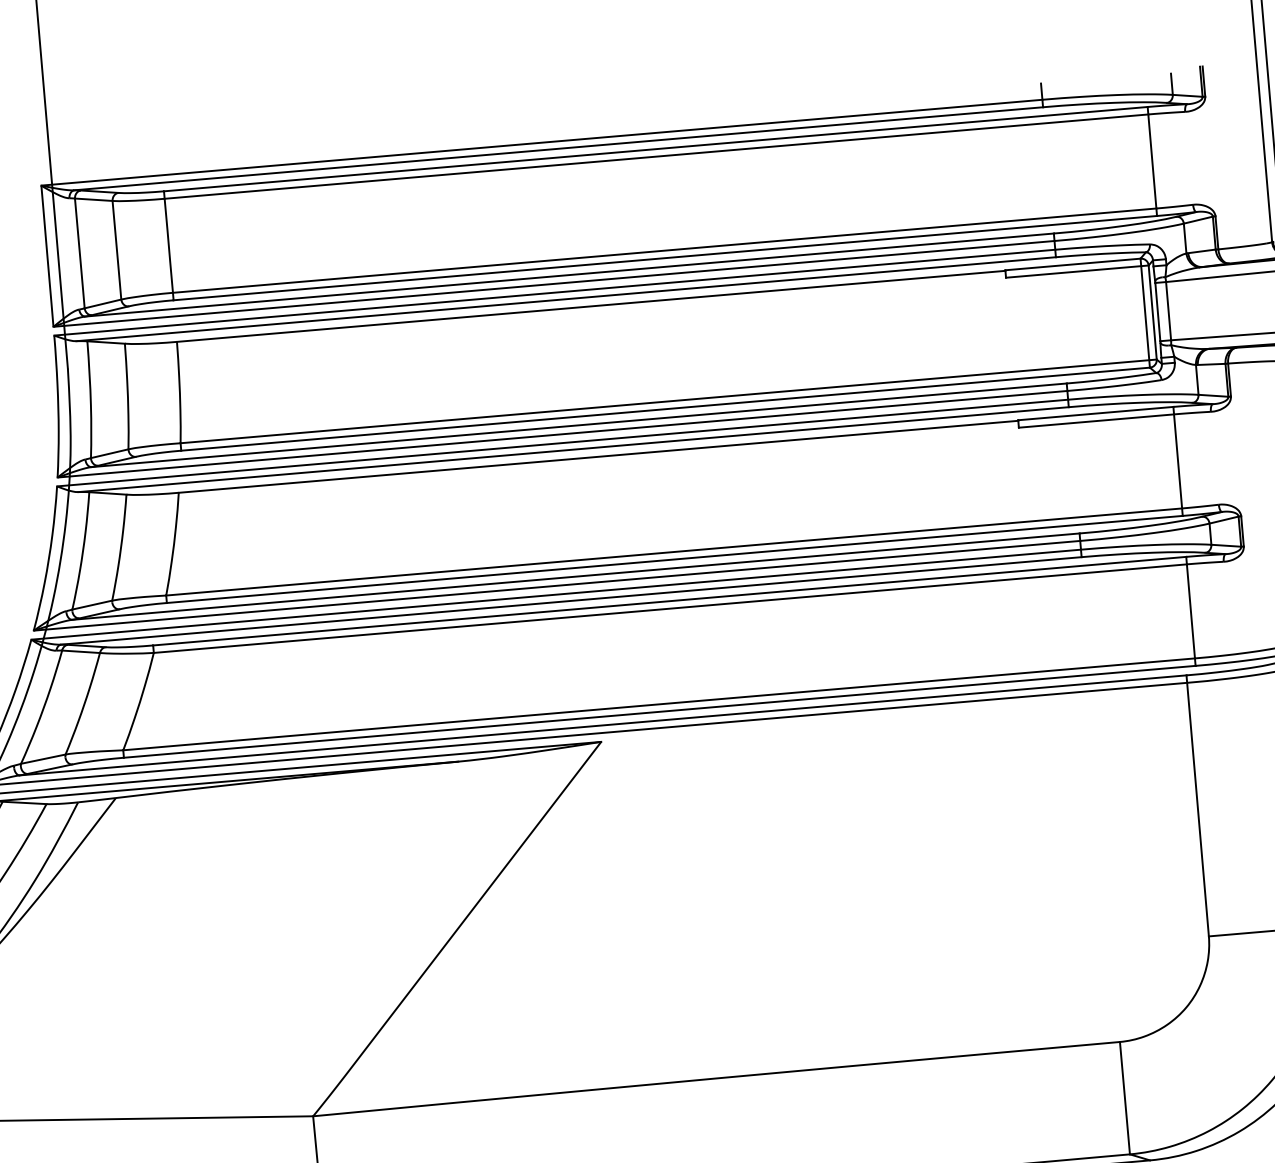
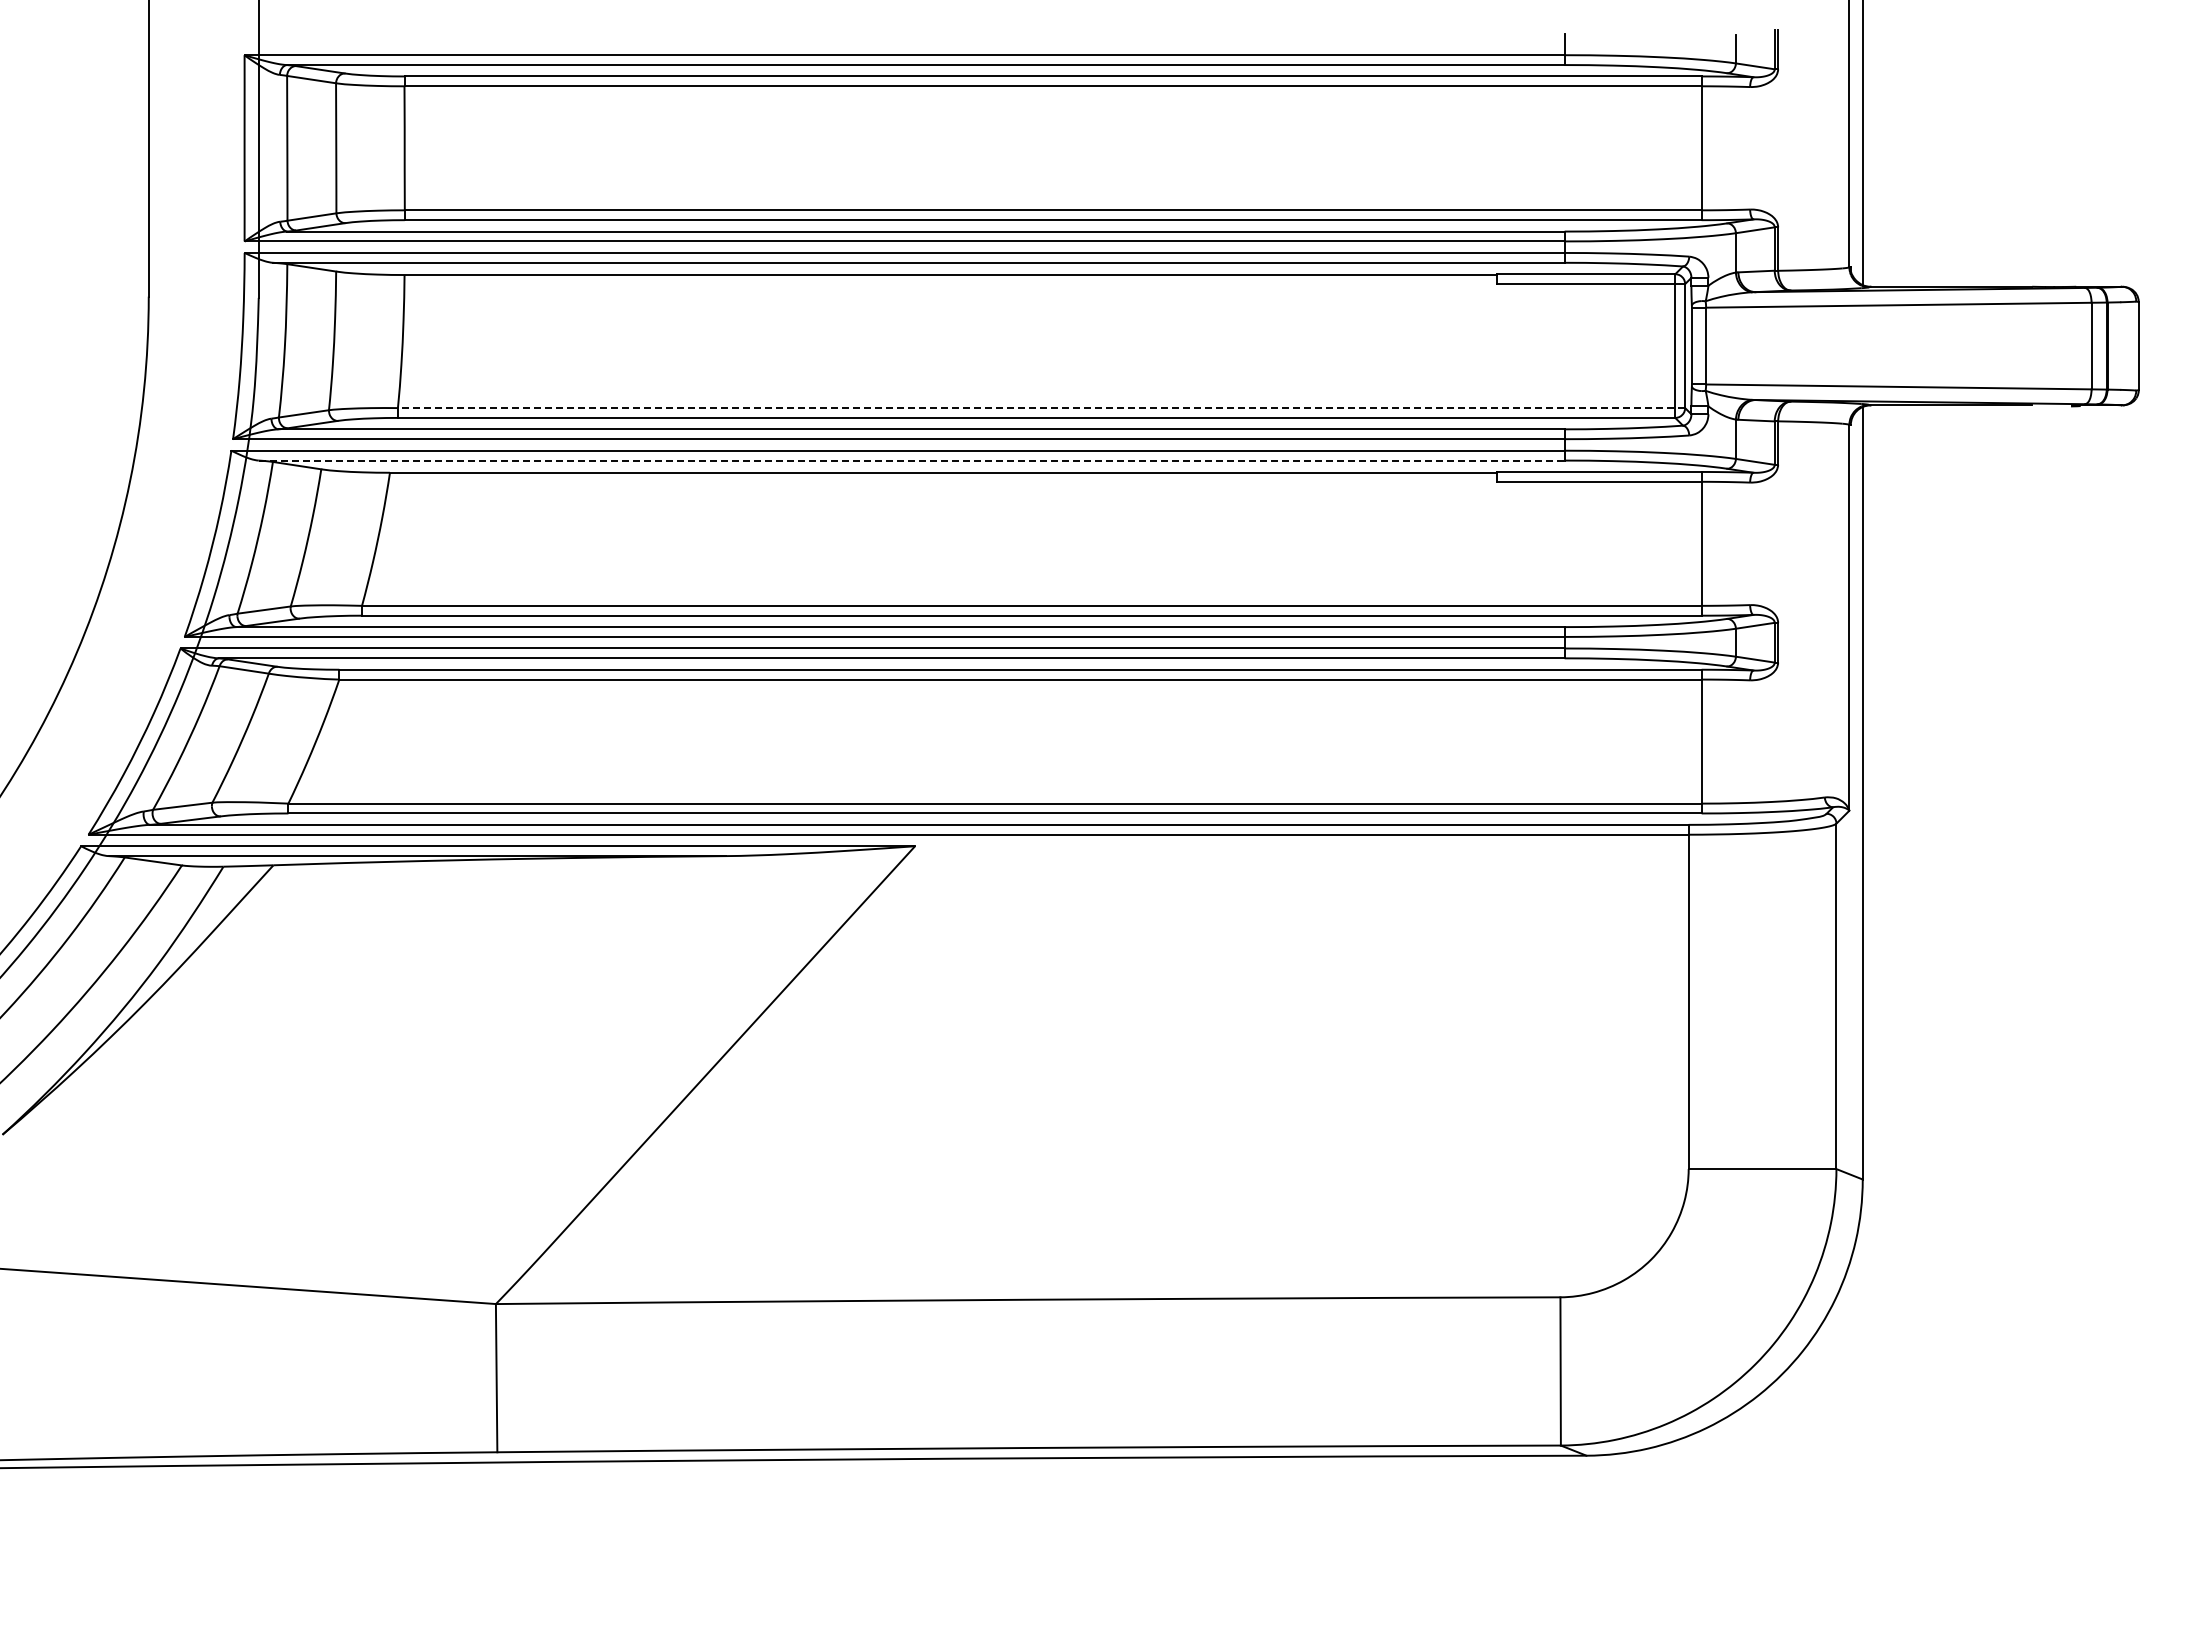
line: (668, 401) -> (1041, 408), solid -> dashed
line: (573, 449) -> (911, 460), solid -> dashed

